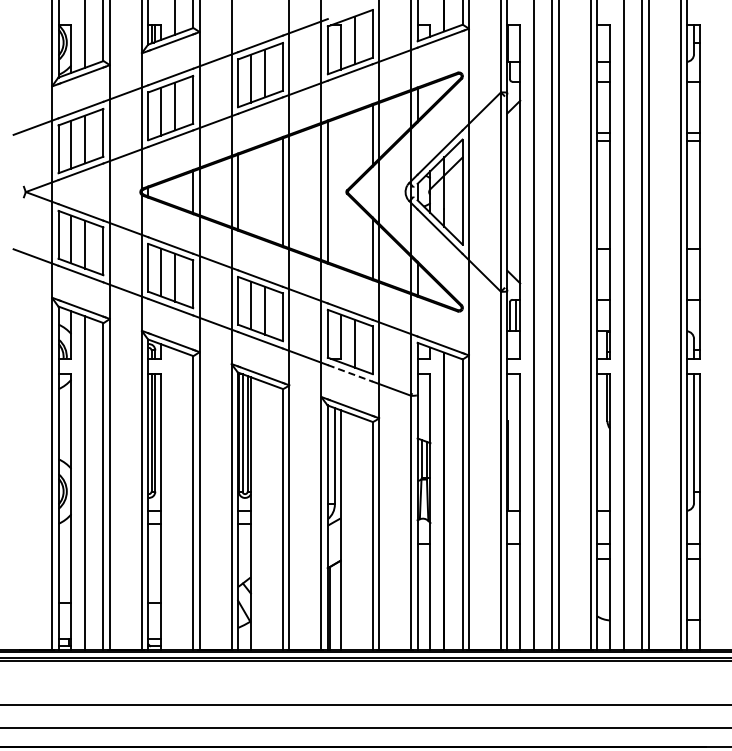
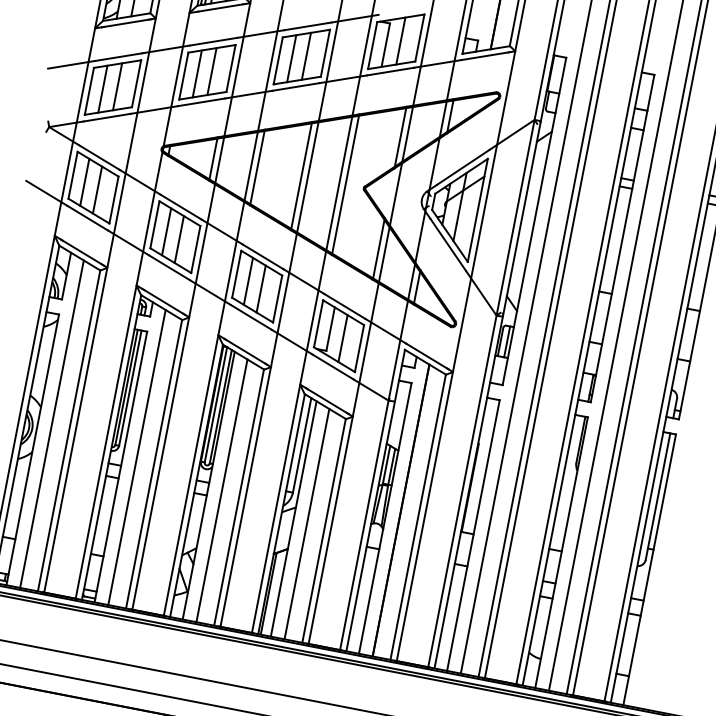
line: (350, 373) -> (333, 367), dashed -> solid
line: (175, 499) -> (137, 457), added
line: (264, 515) -> (221, 490), added
line: (354, 532) -> (306, 523), added

